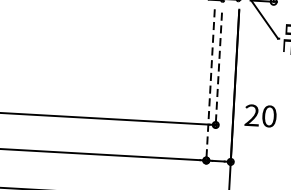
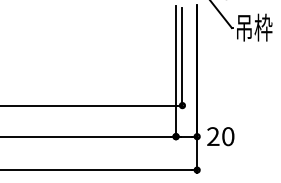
line: (218, 70) -> (182, 58), dashed -> solid
line: (211, 86) -> (176, 72), dashed -> solid
text: (260, 115) -> (220, 136), moved

